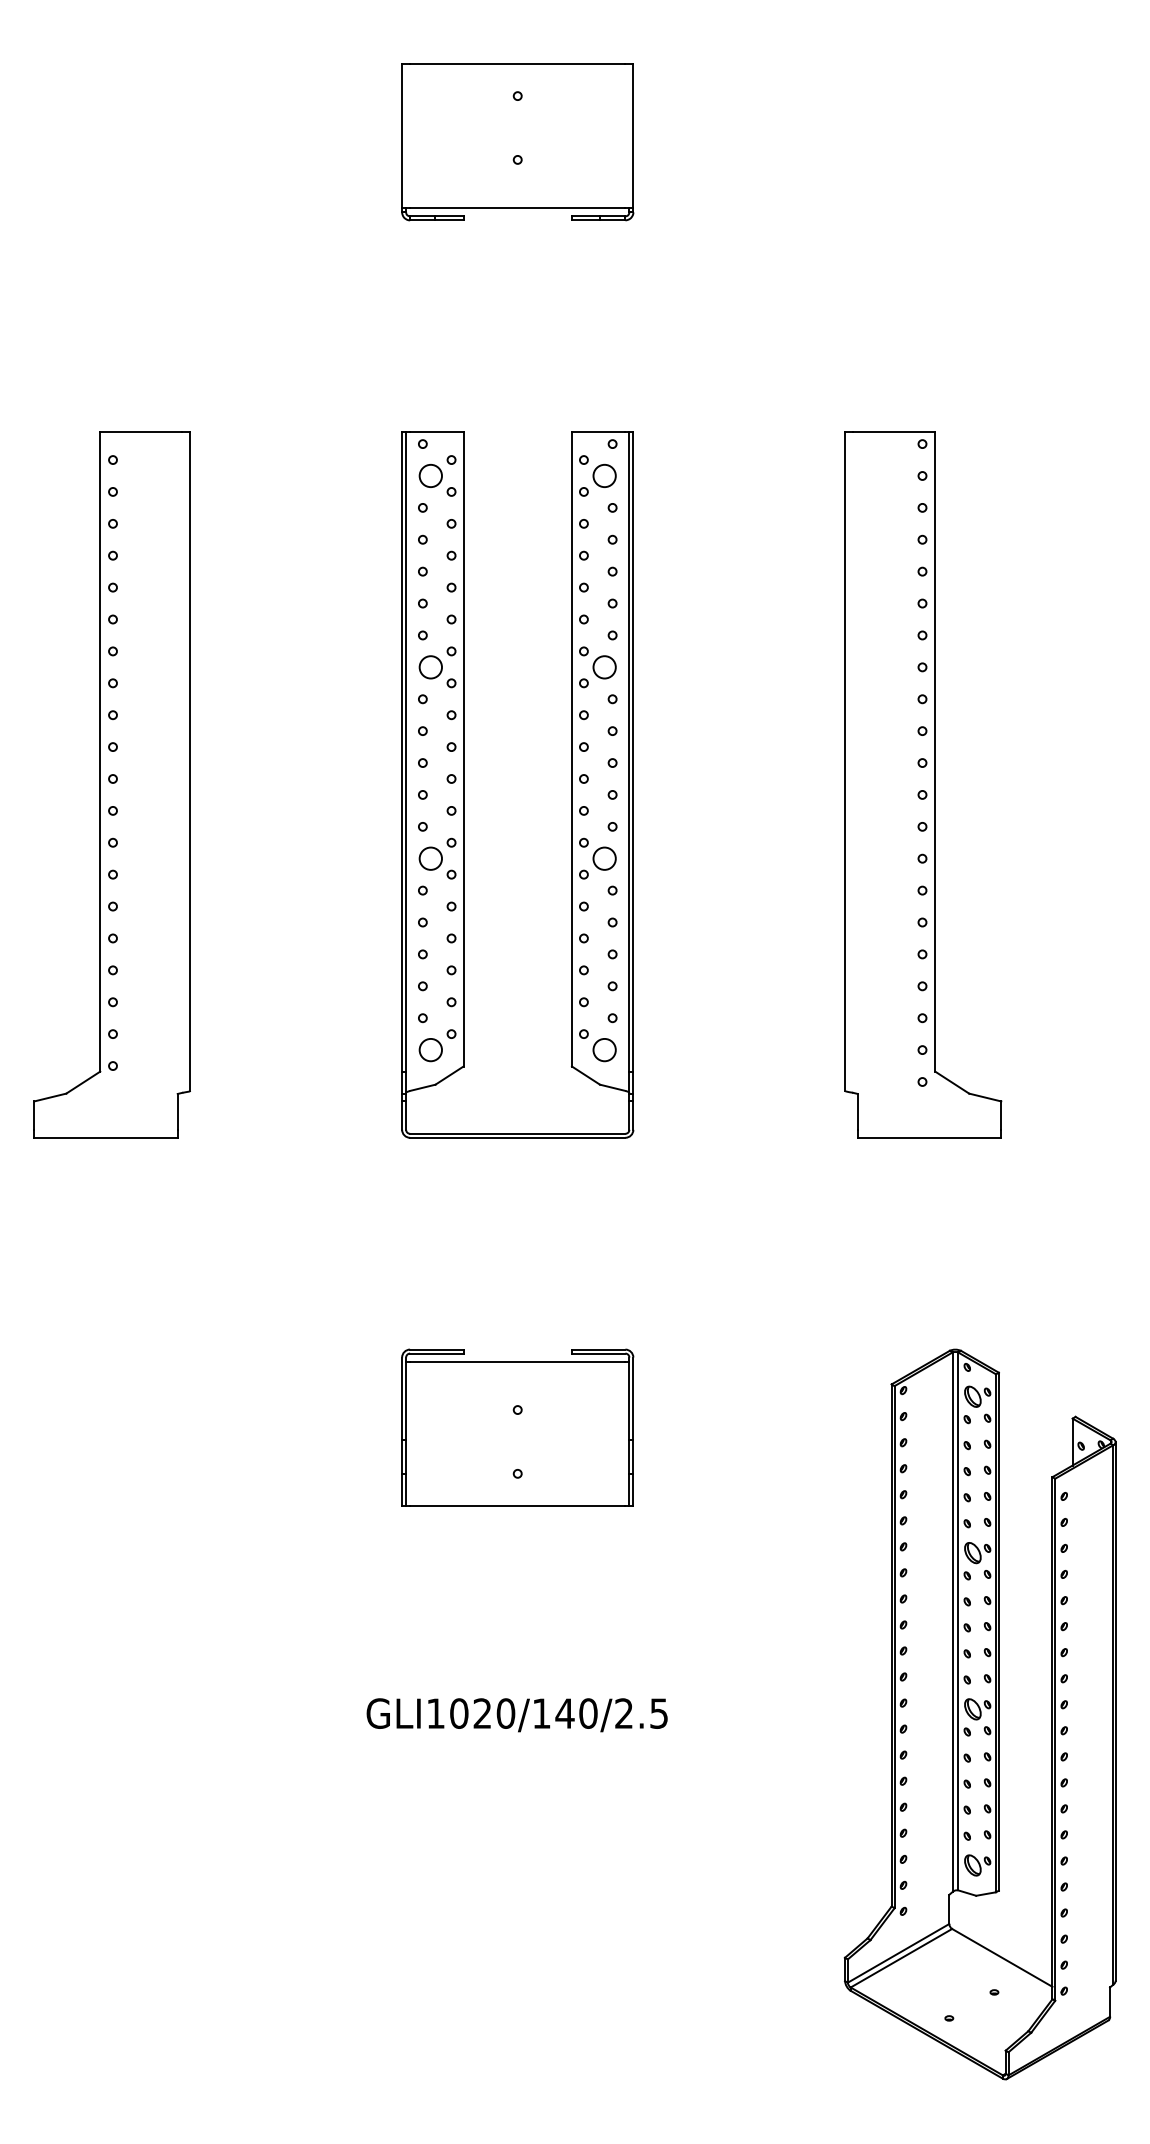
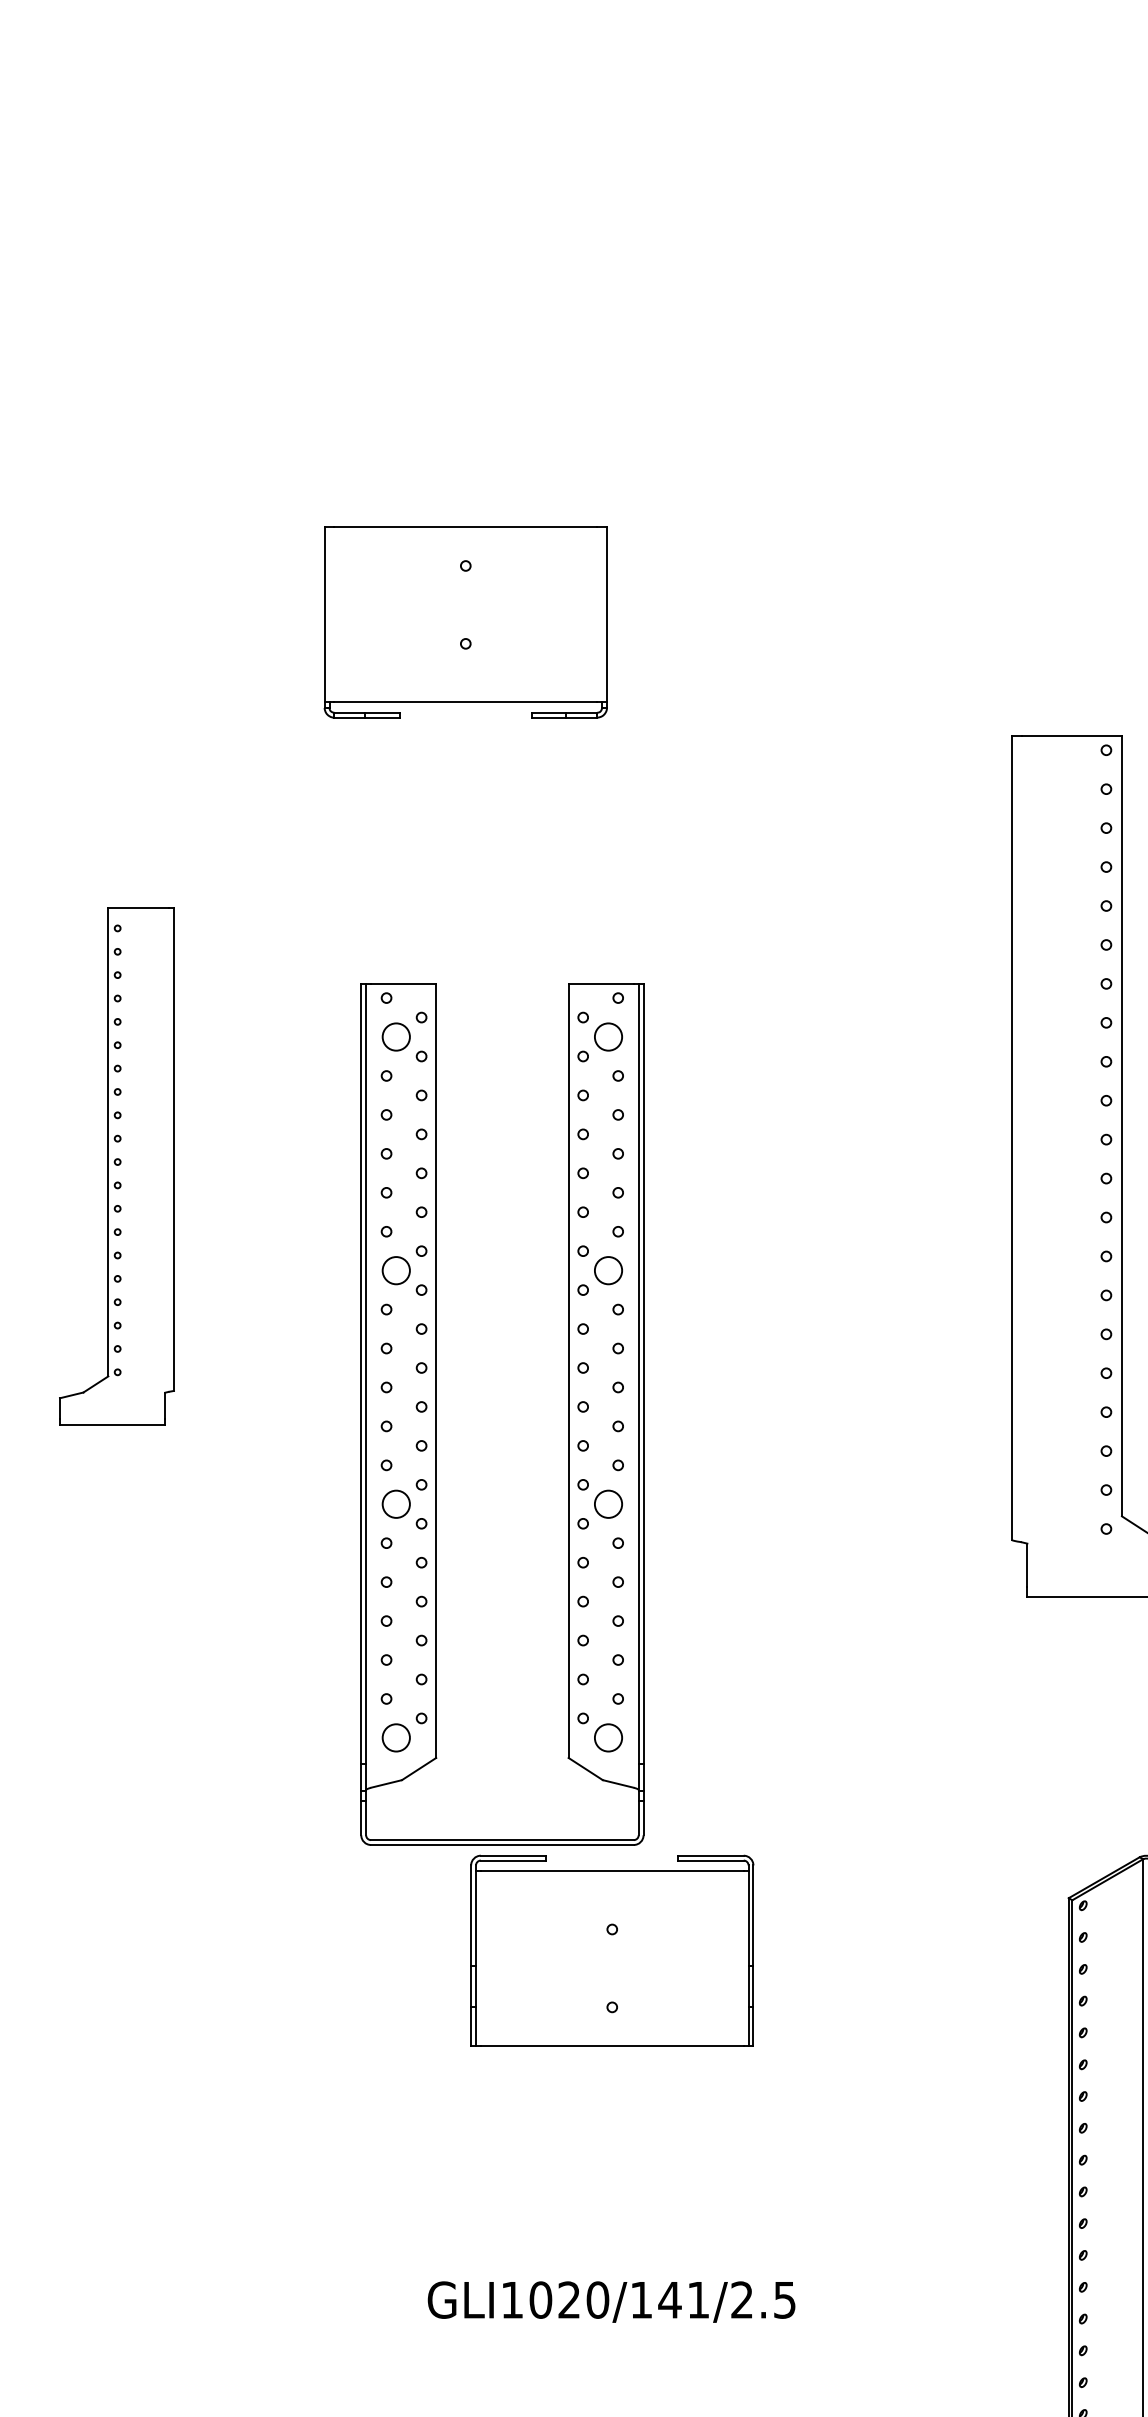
part: (517, 142) -> (465, 622), moved
part: (111, 784) -> (116, 1165), size x0.6
part: (464, 784) -> (437, 1413), moved
text: (588, 1713) -> (698, 2299), GLI1020/140/2.5 -> GLI1020/141/2.5

